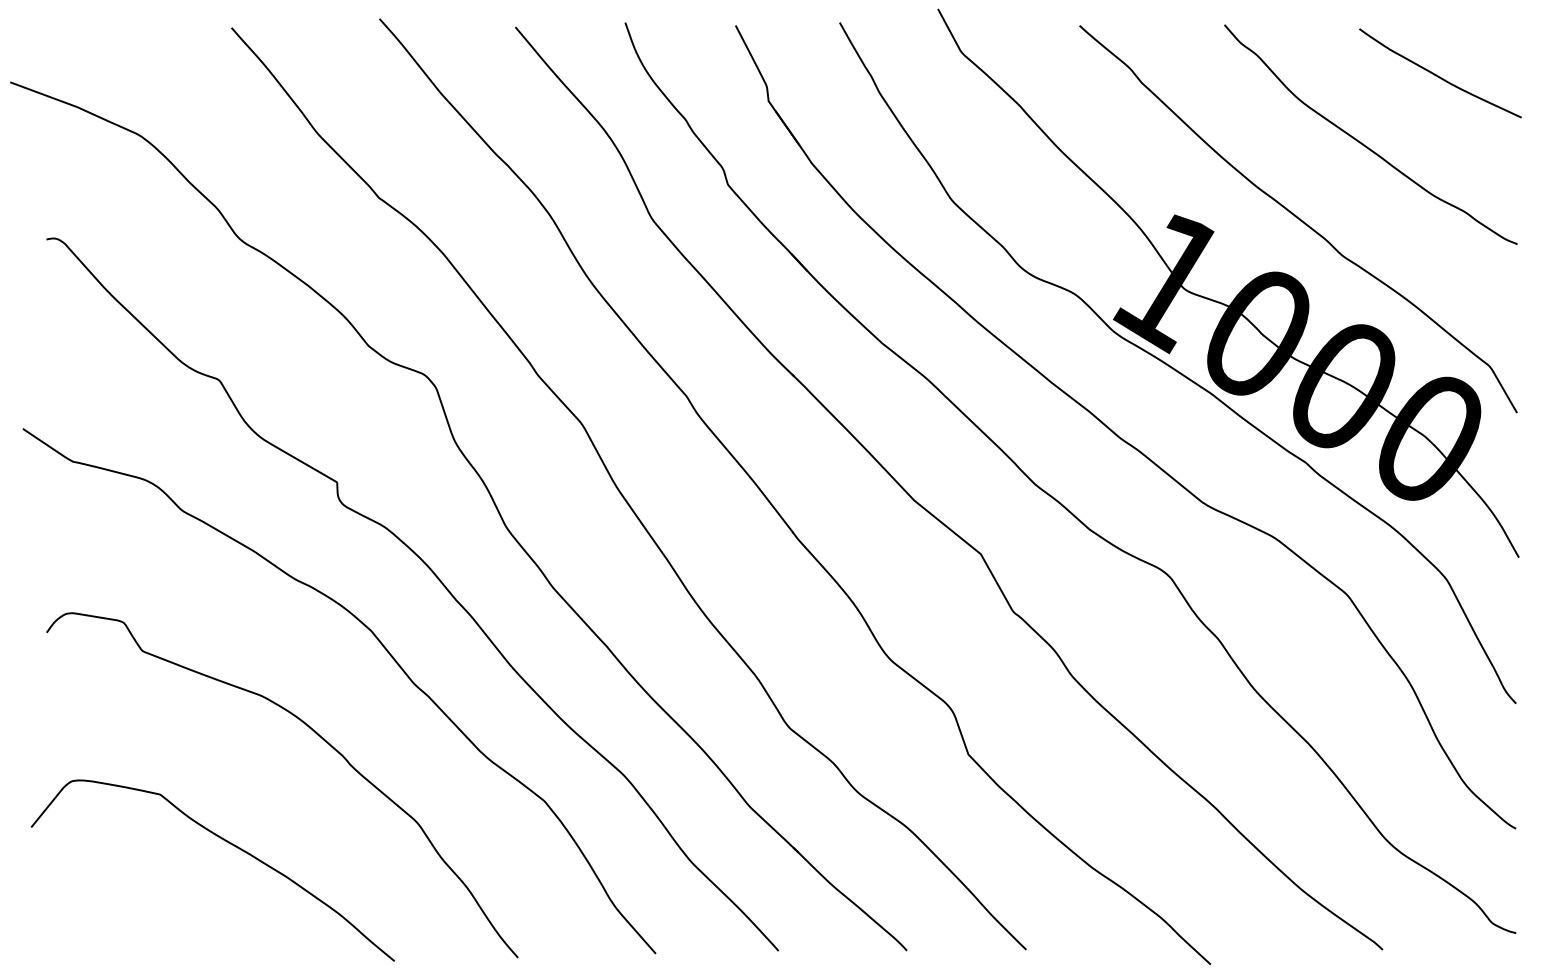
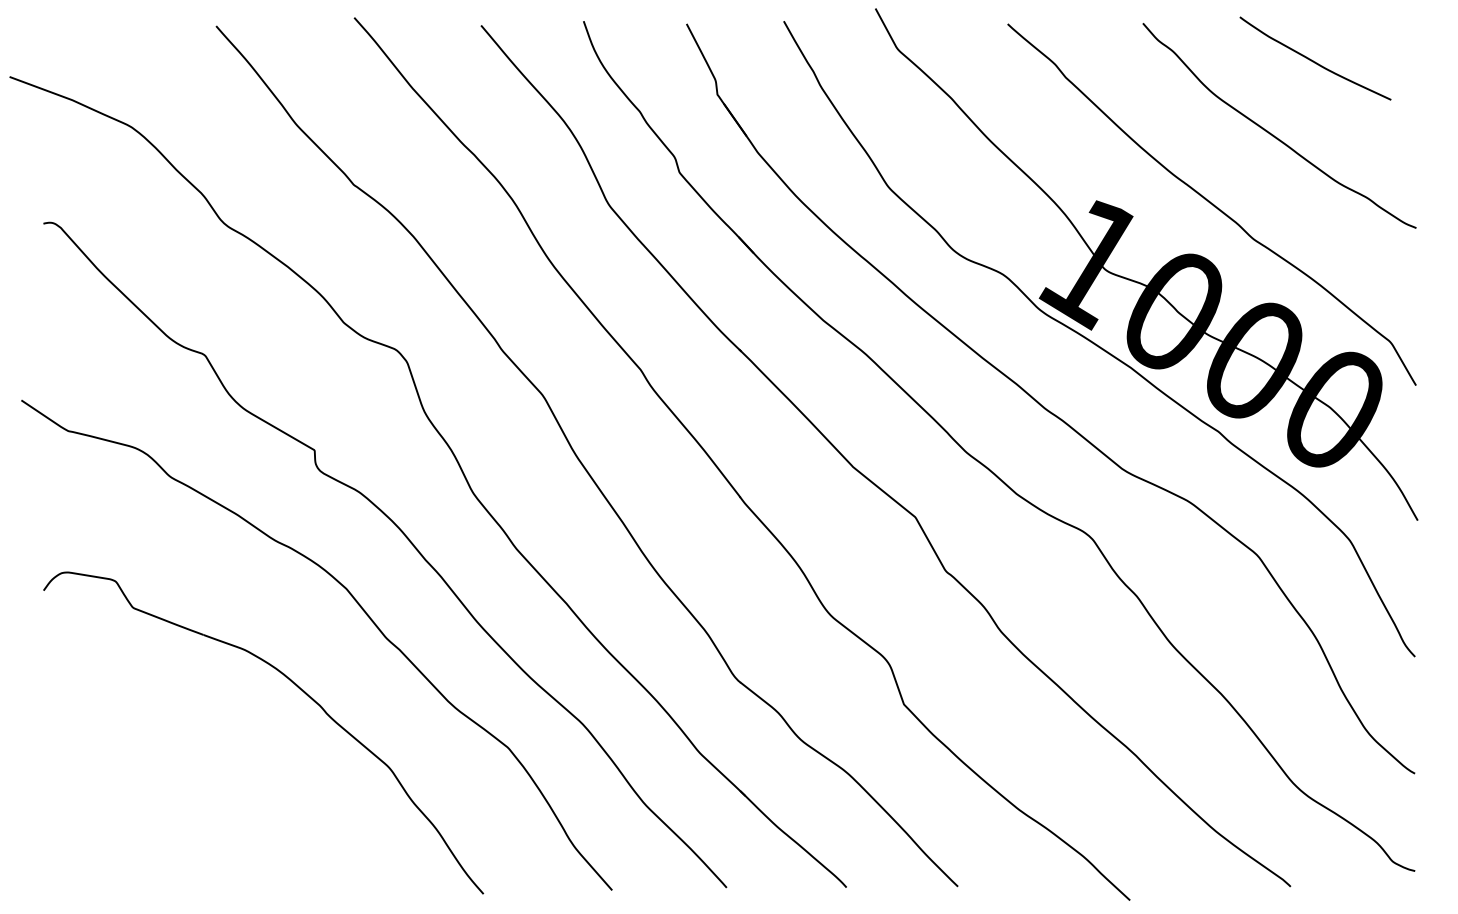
curve: (1438, 75) -> (1313, 60), moved
curve: (226, 842) -> (211, 786), removed

